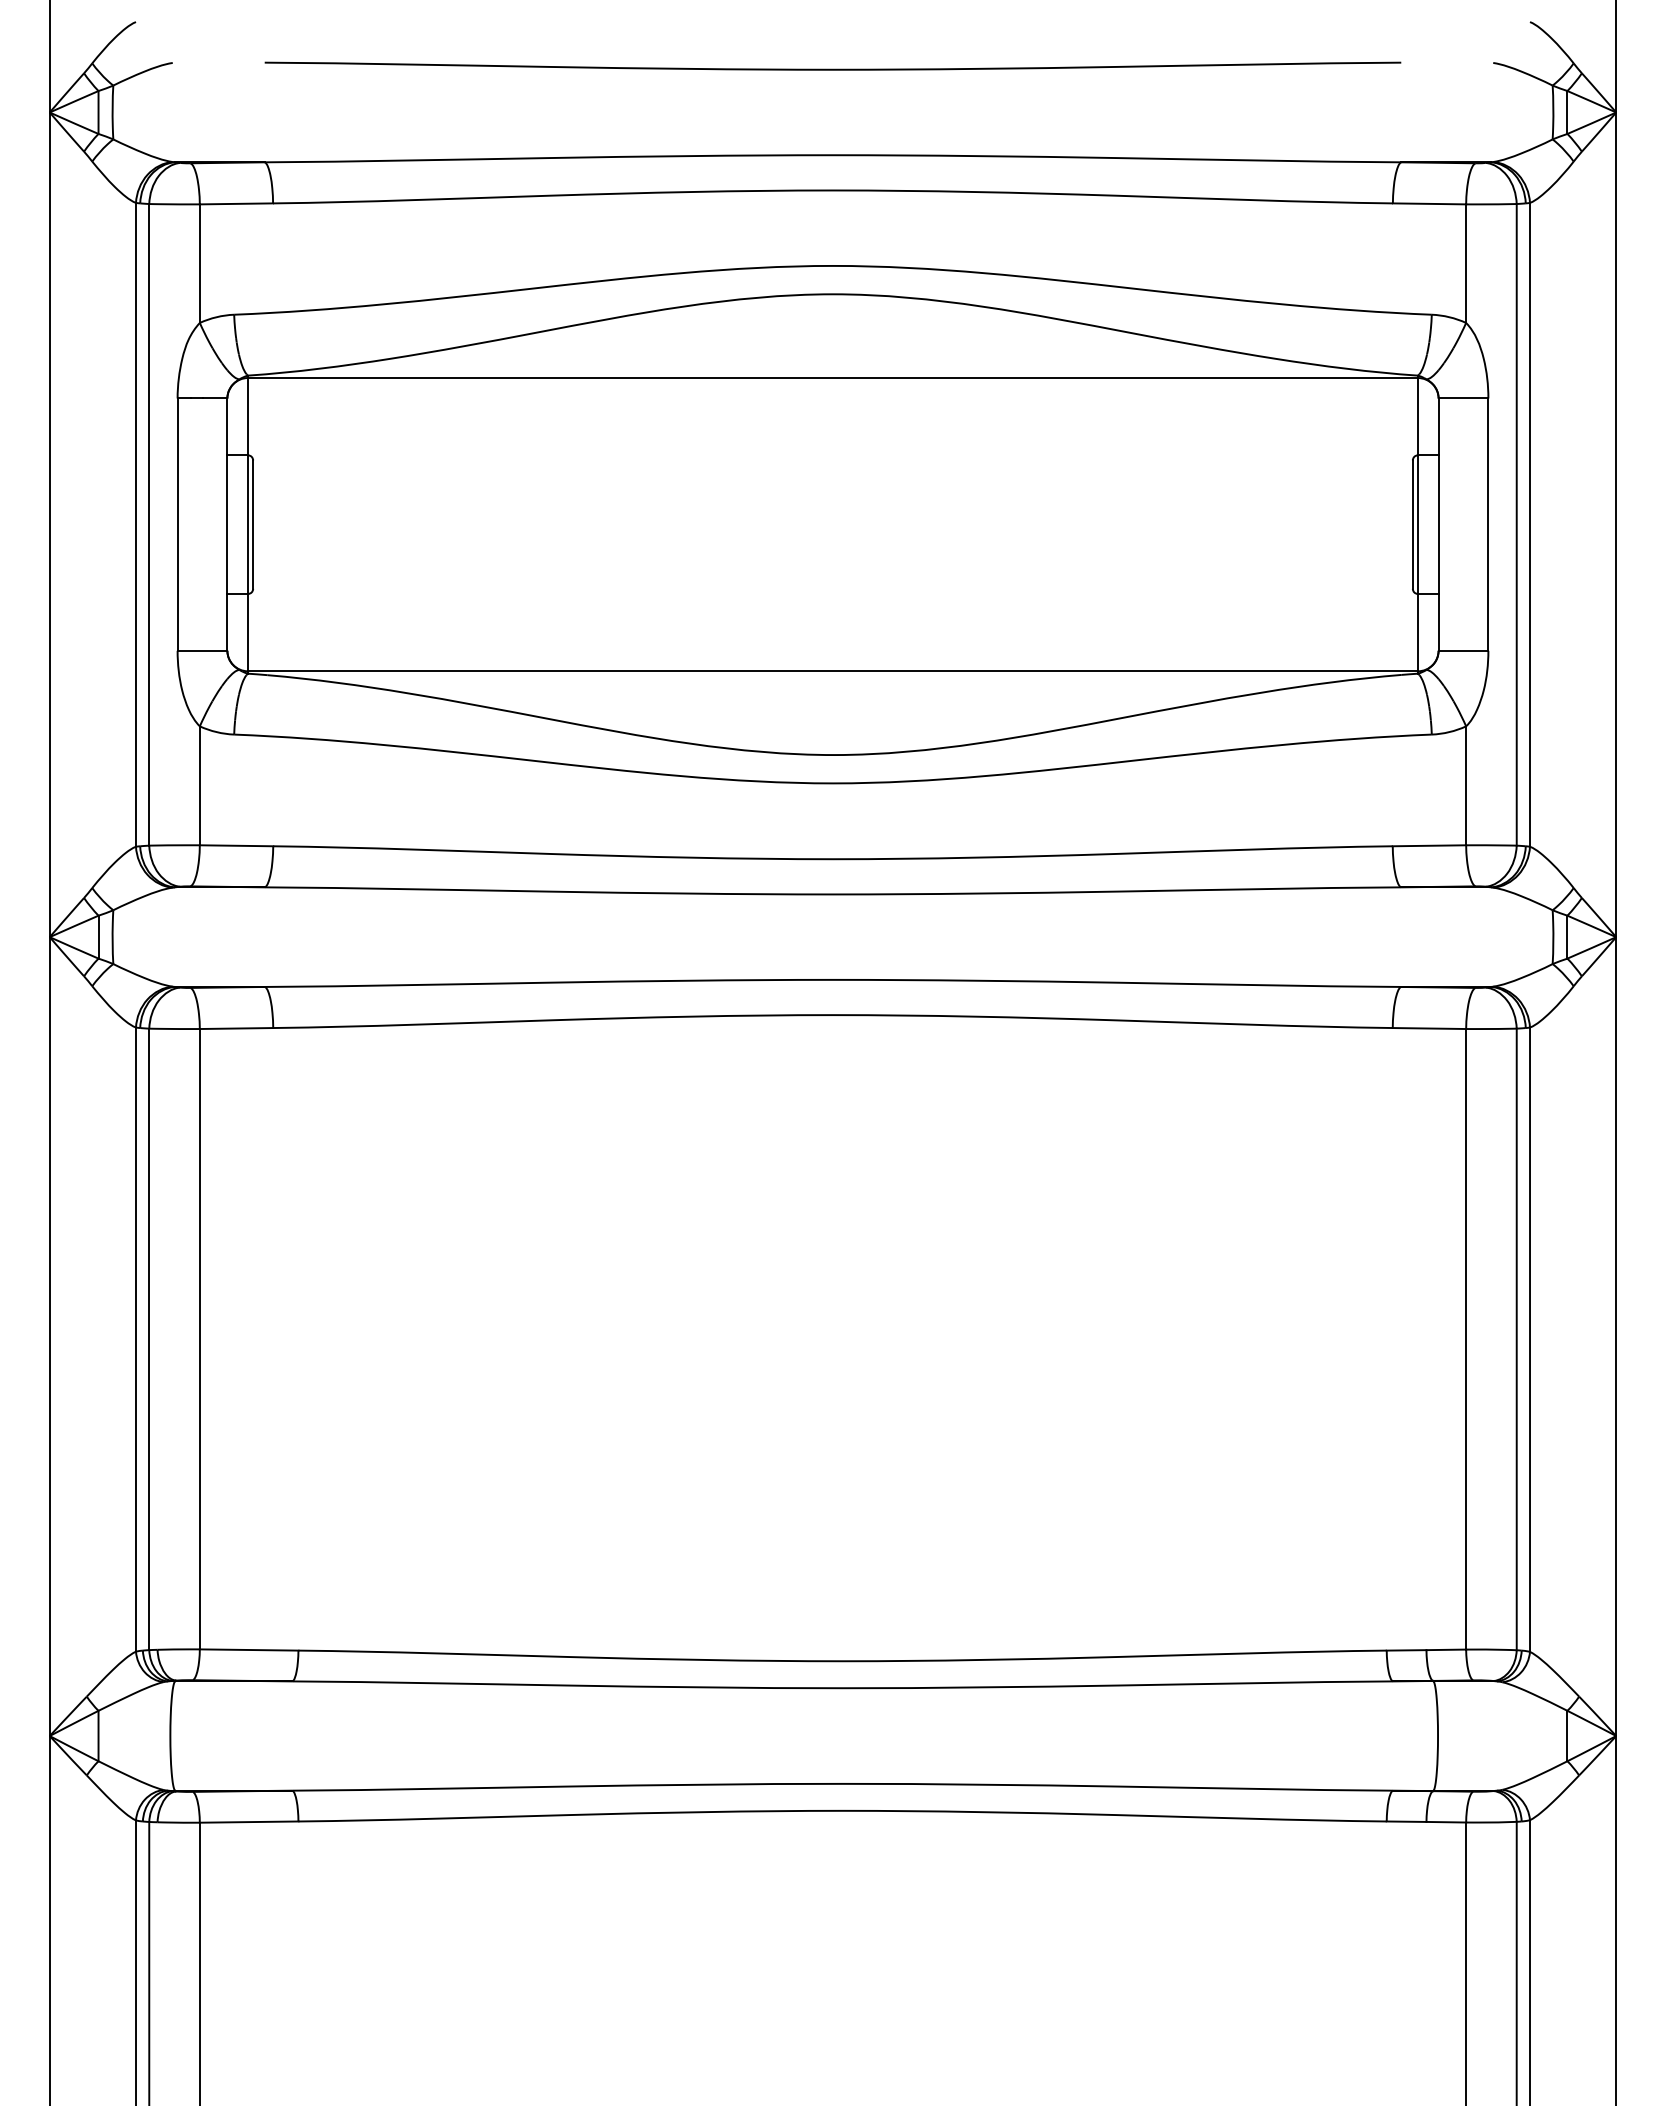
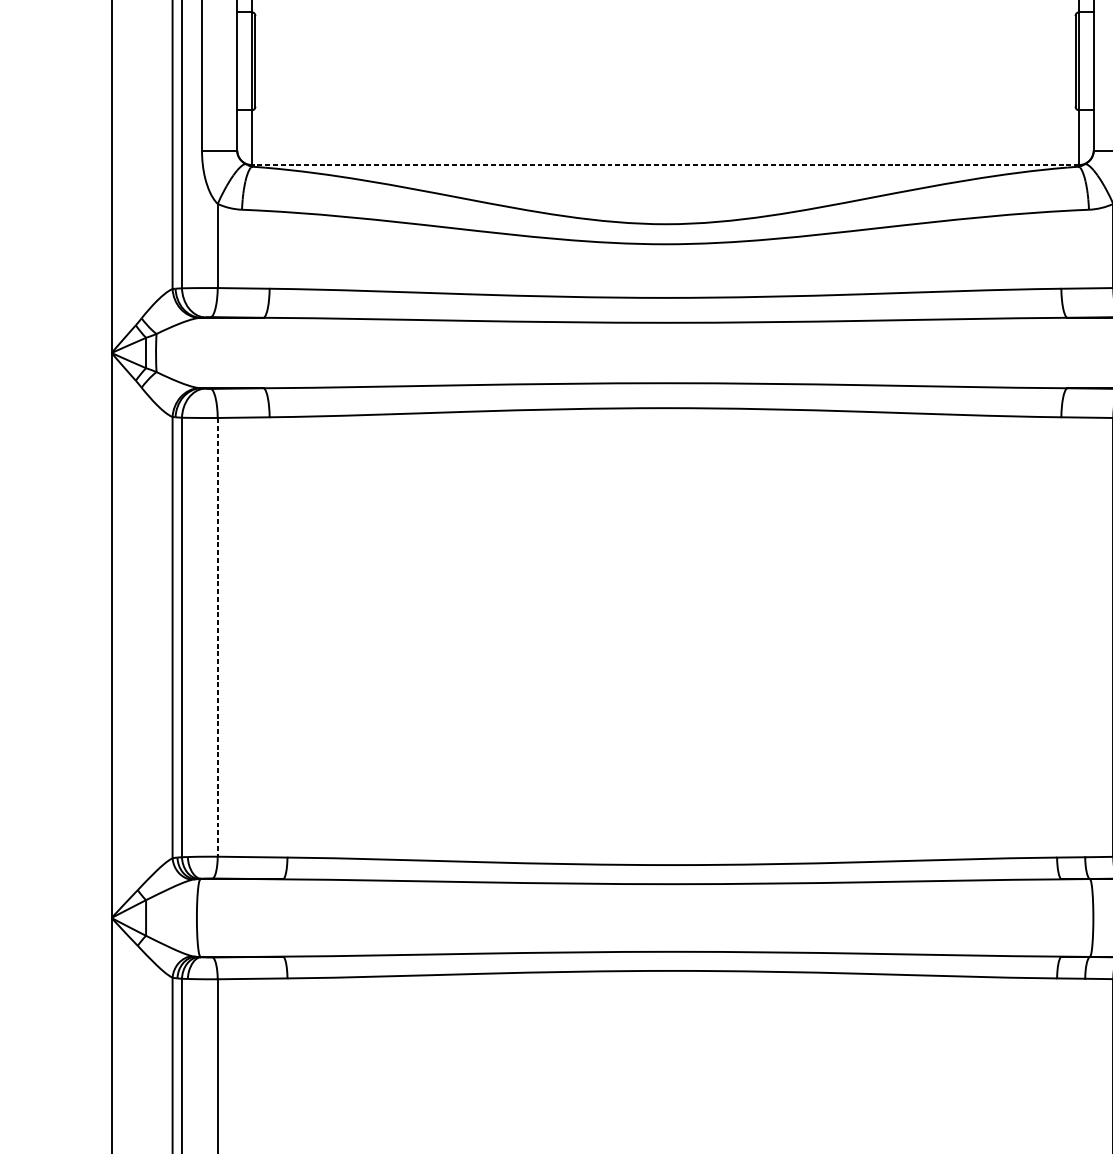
line: (833, 671) -> (665, 165), solid -> dashed
line: (199, 1339) -> (217, 637), solid -> dashed

